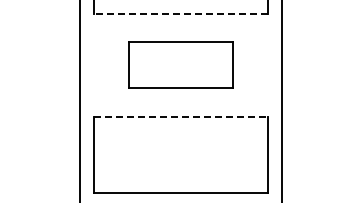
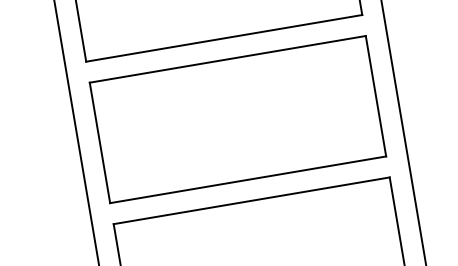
line: (180, 13) -> (223, 38), dashed -> solid
part: (180, 64) -> (237, 118), size x1.67
line: (181, 116) -> (252, 200), dashed -> solid

